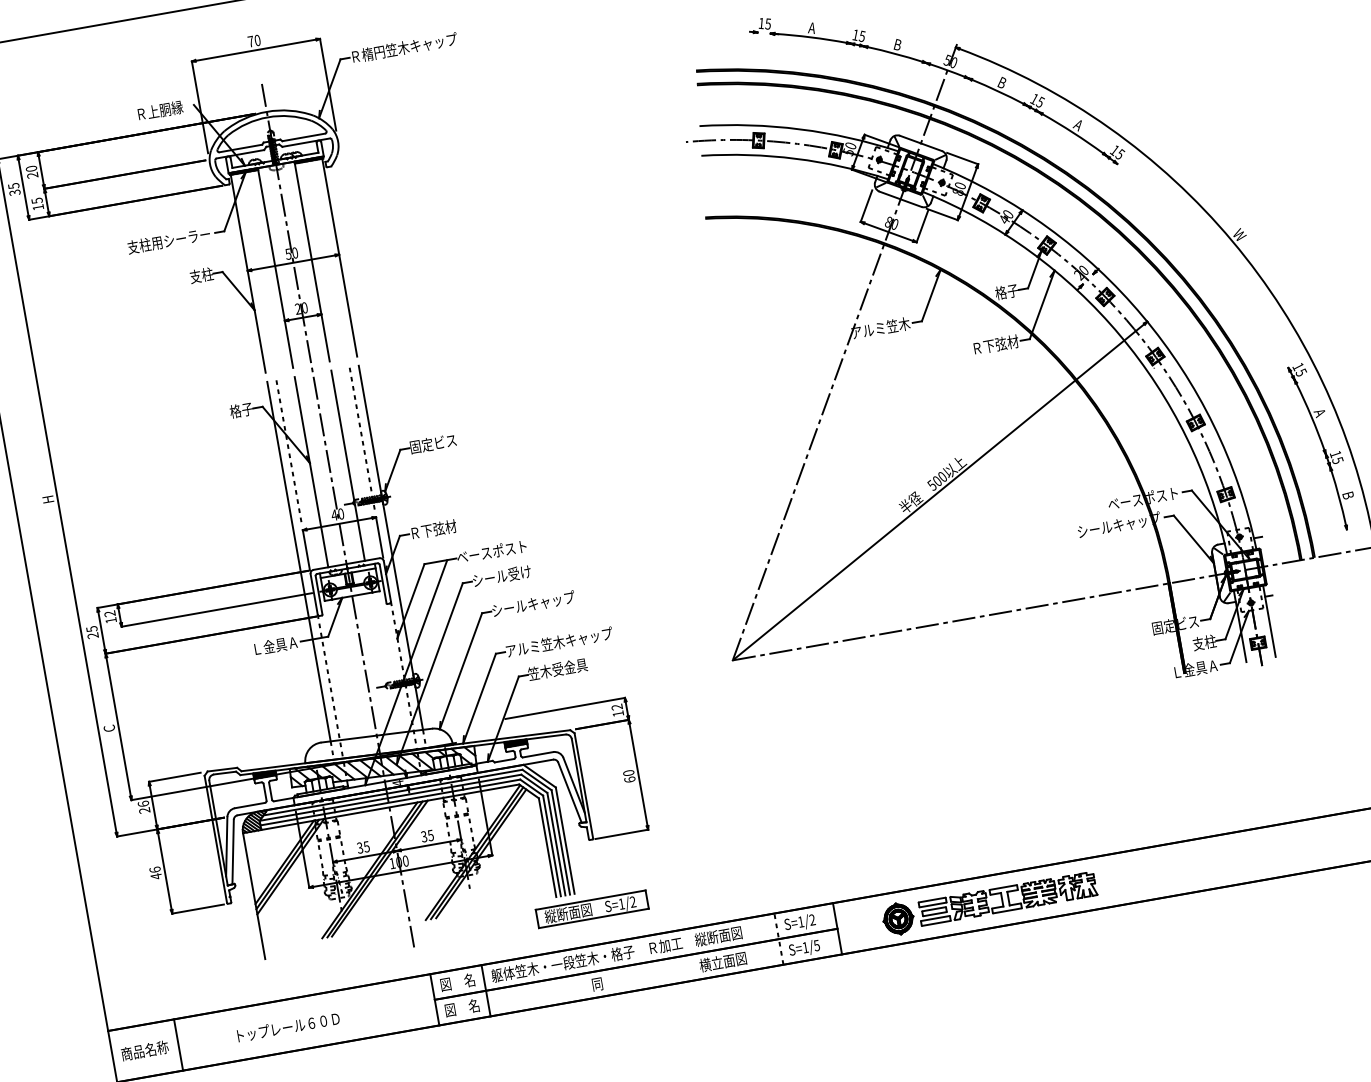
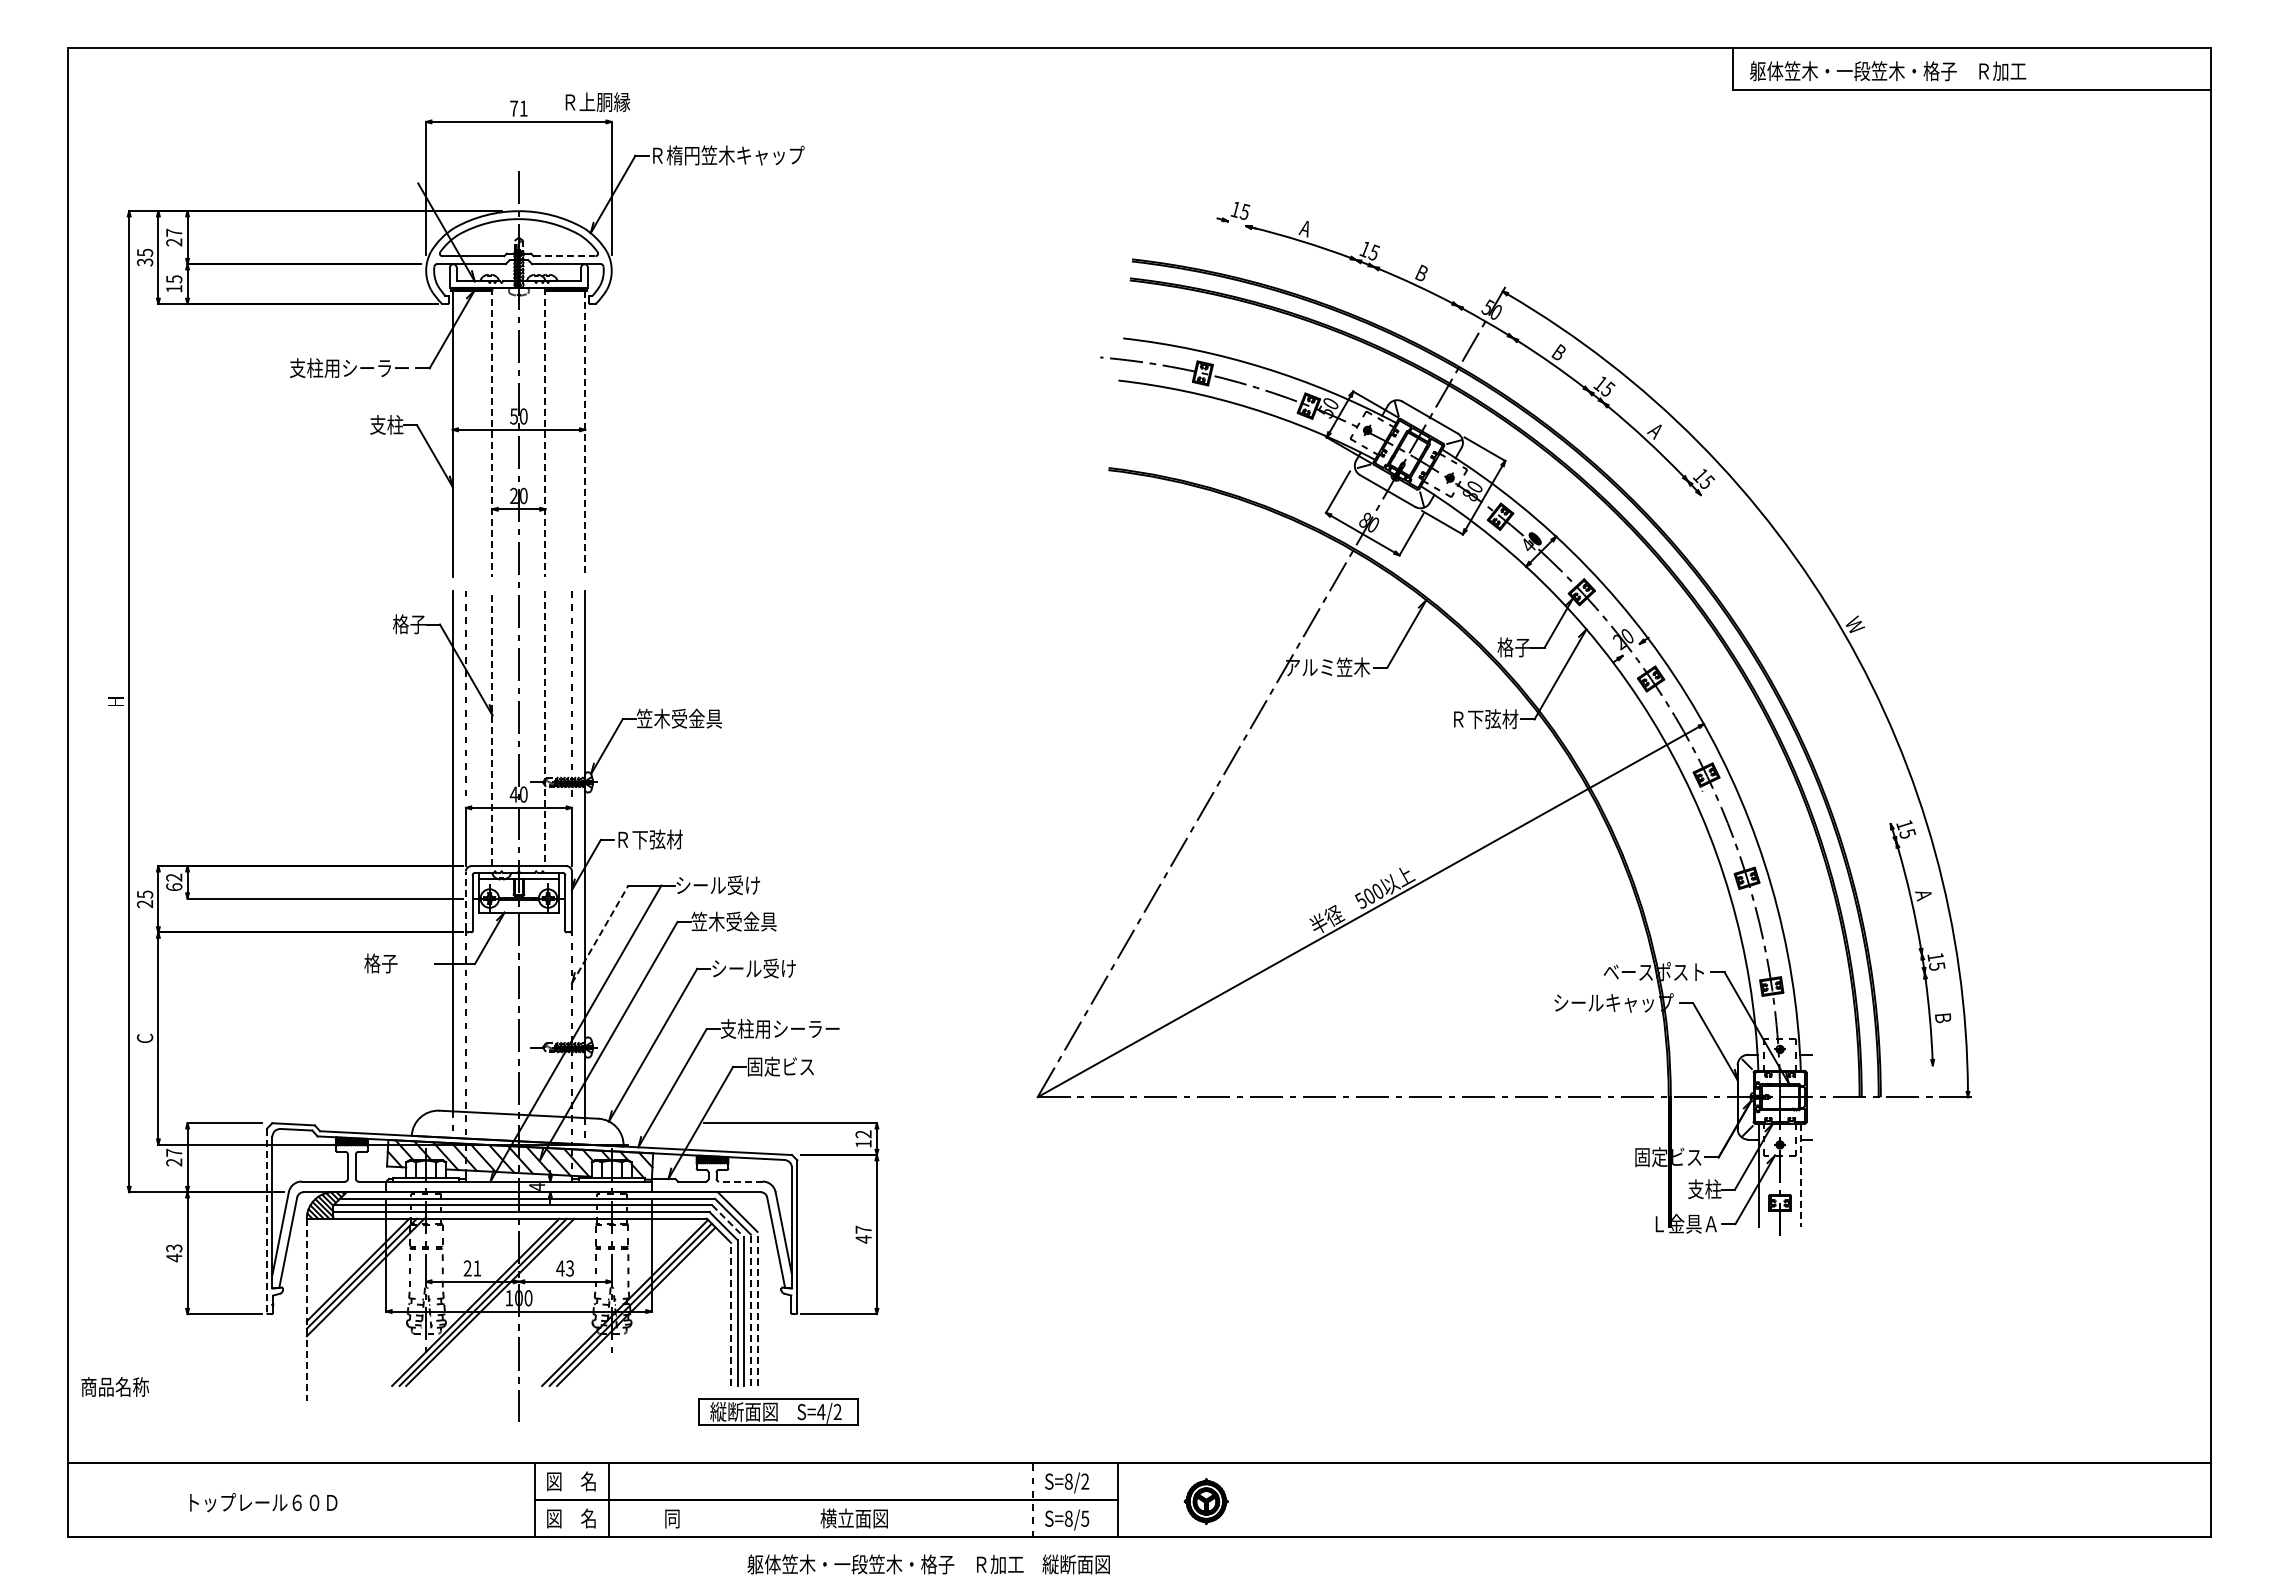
text: (257, 40) -> (523, 108), 70 -> 71
text: (160, 110) -> (597, 102), moved
line: (303, 137) -> (564, 256), solid -> dashed
text: (31, 168) -> (174, 232), 20 -> 27
line: (339, 257) -> (585, 434), solid -> dashed
line: (312, 261) -> (545, 432), solid -> dashed
line: (275, 267) -> (492, 432), solid -> dashed
text: (438, 442) -> (678, 718), 固定ビス -> 笠木受金具
line: (348, 465) -> (545, 728), solid -> dashed
line: (311, 472) -> (492, 728), solid -> dashed
text: (491, 552) -> (725, 885), ベースポスト -> シール受け
text: (501, 576) -> (733, 921), シール受け -> 笠木受金具
line: (313, 594) -> (465, 900), solid -> dashed
text: (551, 600) -> (797, 968), シールキャップ -> シール受け
line: (411, 601) -> (600, 934), solid -> dashed
text: (111, 619) -> (174, 886), 12 -> 62
line: (1269, 621) -> (1801, 1175), solid -> dashed
text: (558, 642) -> (797, 1028), アルミ笠木キャップ -> 支柱用シーラー
text: (274, 646) -> (397, 963), Ｌ金具Ａ -> 格子
text: (557, 669) -> (789, 1066), 笠木受金具 -> 固定ビス
line: (537, 754) -> (740, 1181), solid -> dashed
text: (629, 776) -> (863, 1234), 60 -> 47
line: (534, 783) -> (728, 1221), solid -> dashed
text: (143, 803) -> (174, 1152), 26 -> 27
text: (426, 836) -> (564, 1268), 35 -> 43
line: (216, 839) -> (267, 1221), solid -> dashed
line: (565, 840) -> (757, 1308), solid -> dashed
line: (560, 842) -> (750, 1310), solid -> dashed
text: (363, 847) -> (472, 1268), 35 -> 21
line: (547, 847) -> (731, 1314), solid -> dashed
text: (155, 869) -> (174, 1248), 46 -> 43
line: (253, 896) -> (306, 1310), solid -> dashed
part: (1007, 899) -> (1364, 1500), removed
text: (621, 903) -> (820, 1411), S=1/2 -> S=4/2
text: (800, 921) -> (1068, 1481), S=1/2 -> S=8/2
text: (805, 947) -> (1068, 1518), S=1/5 -> S=8/5
text: (616, 954) -> (928, 1564), moved
text: (669, 971) -> (776, 1518), moved
text: (288, 1027) -> (263, 1502), moved
line: (178, 1045) -> (163, 1500), removed
text: (144, 1050) -> (114, 1386), moved

